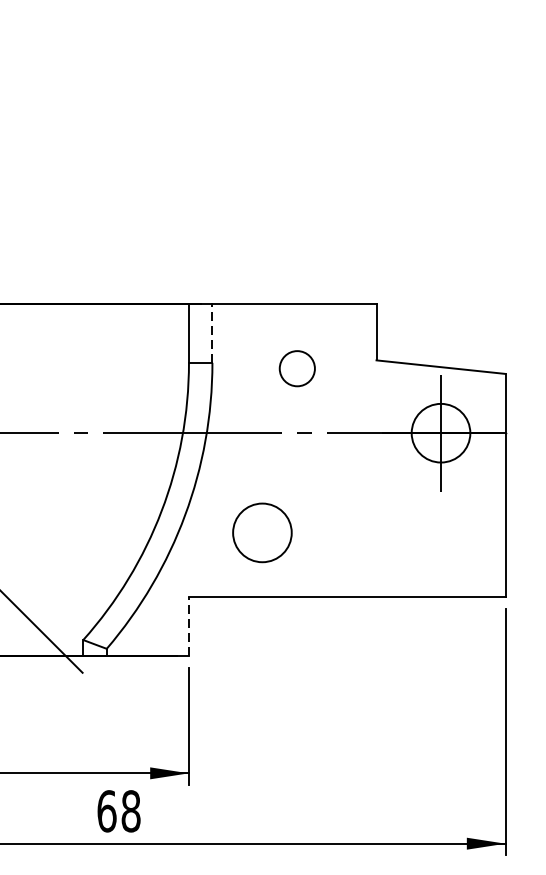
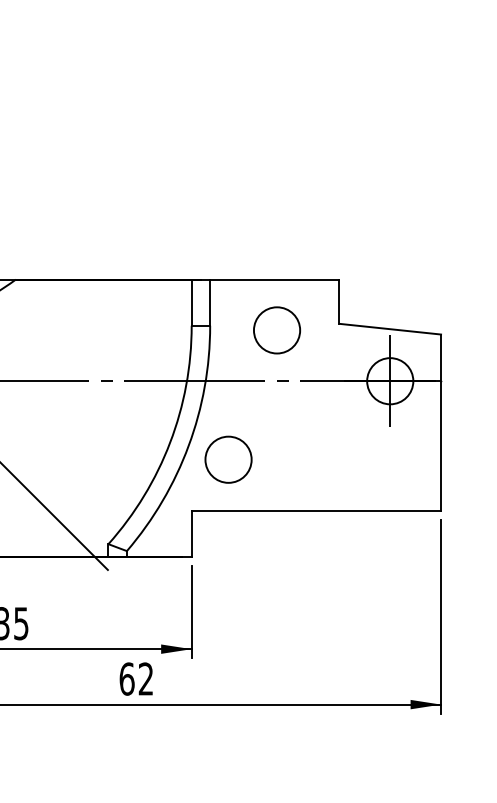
line: (212, 333) -> (210, 302), dashed -> solid
circle: (296, 368) -> (276, 330), size x1.67
circle: (262, 532) -> (228, 459), moved
line: (188, 626) -> (191, 533), dashed -> solid
text: (130, 810) -> (145, 678), 68 -> 62

